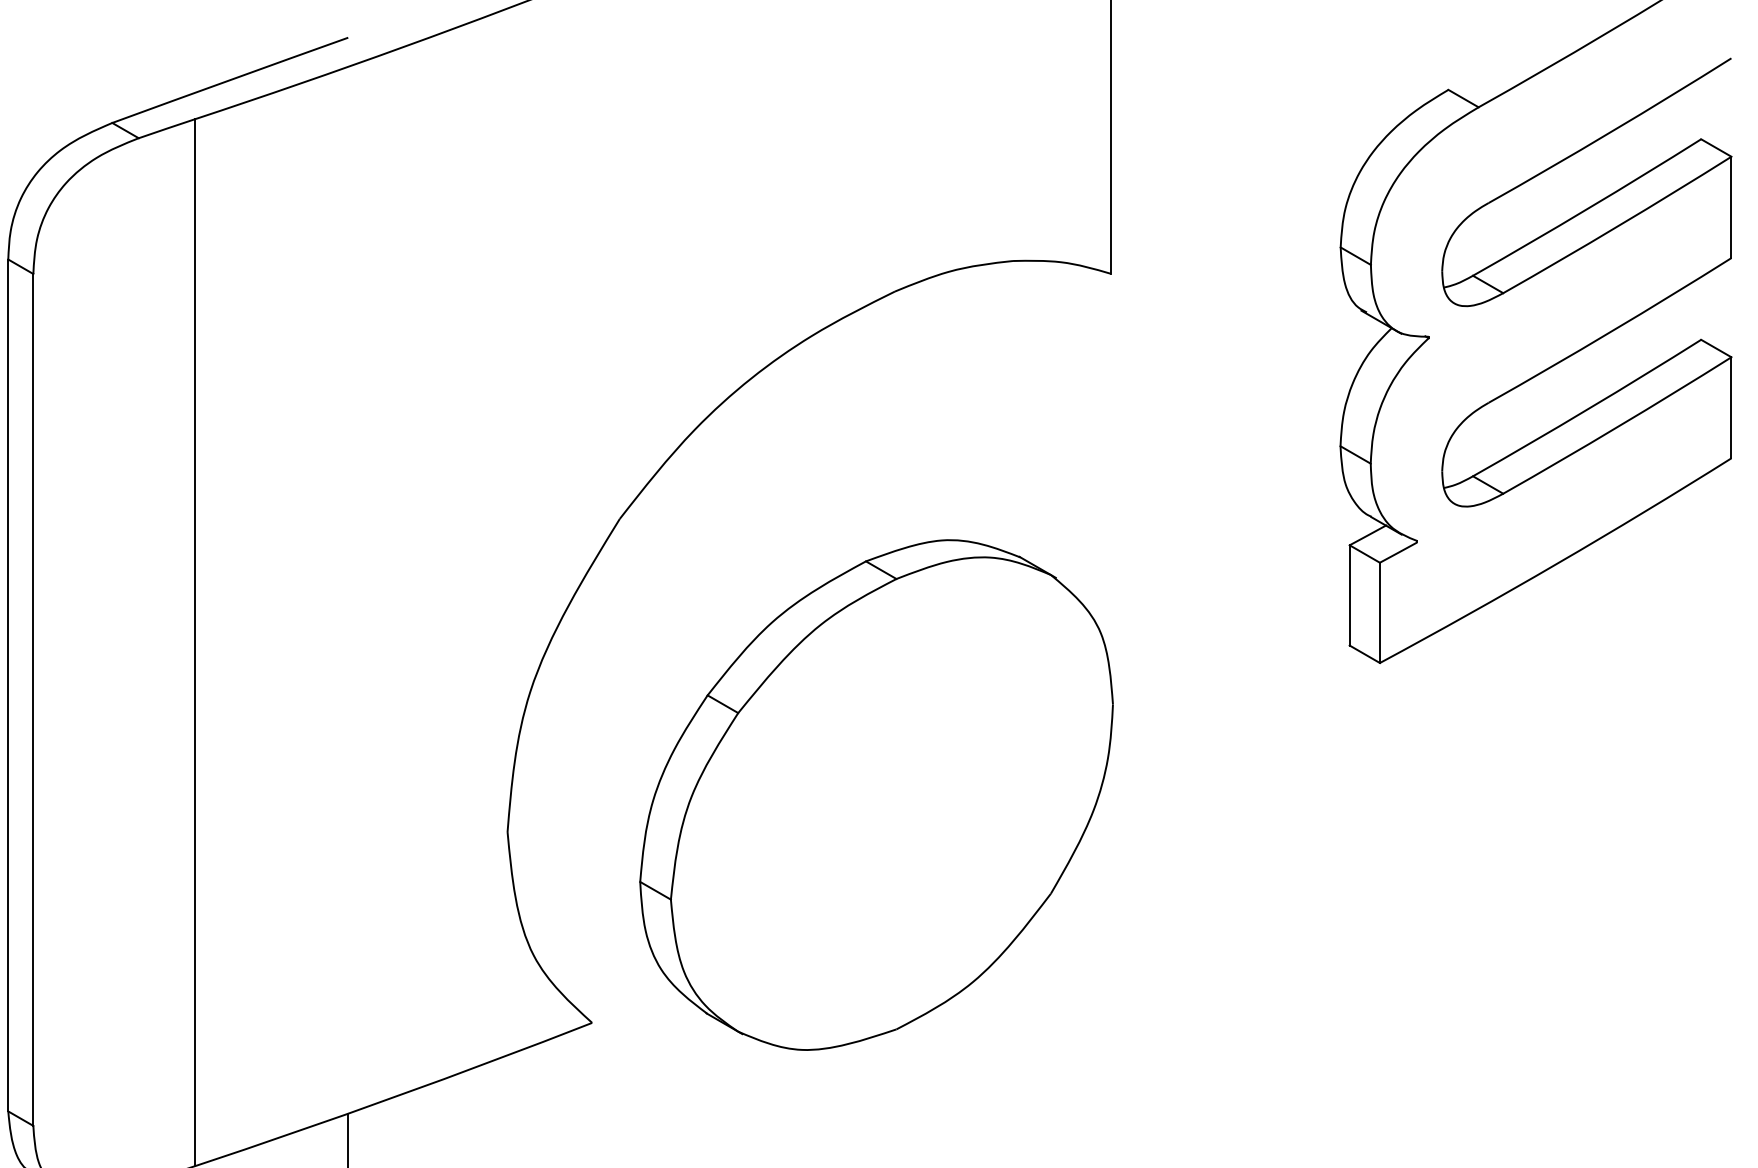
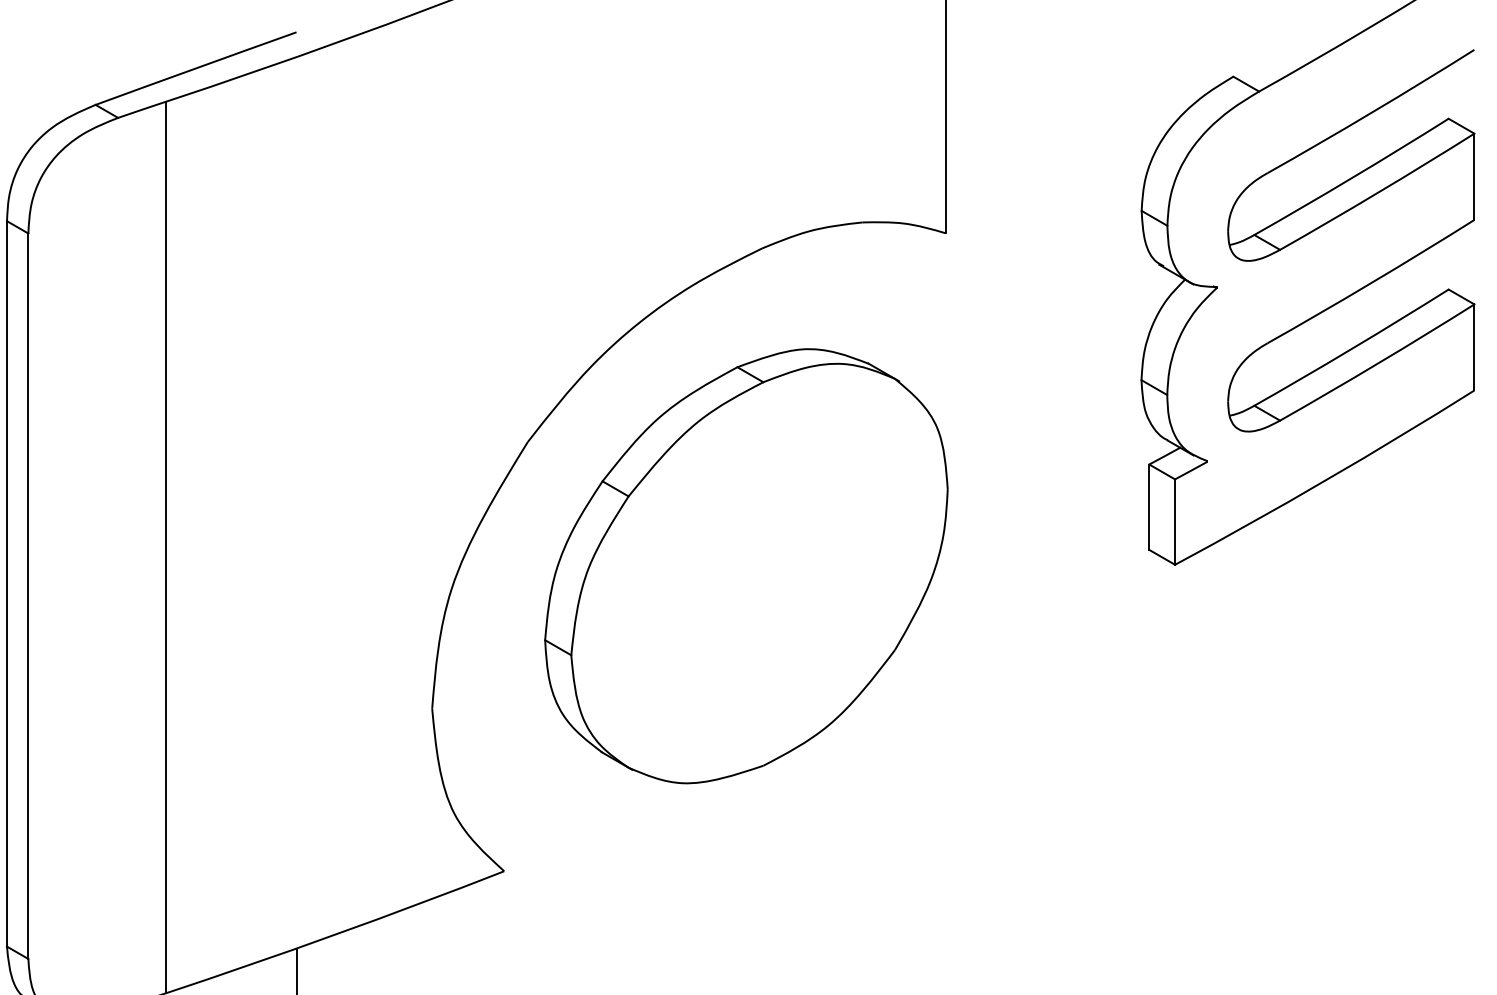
part: (876, 795) -> (746, 566), moved

